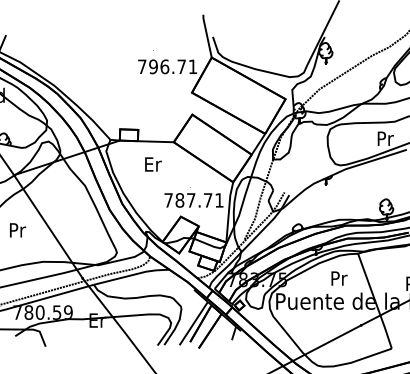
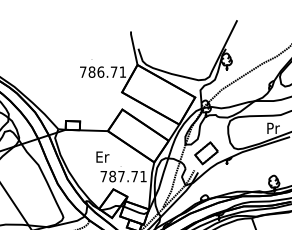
text: (153, 66) -> (92, 71), 796.71 -> 786.71
text: (153, 164) -> (102, 157), moved
part: (299, 170) -> (206, 153), added

